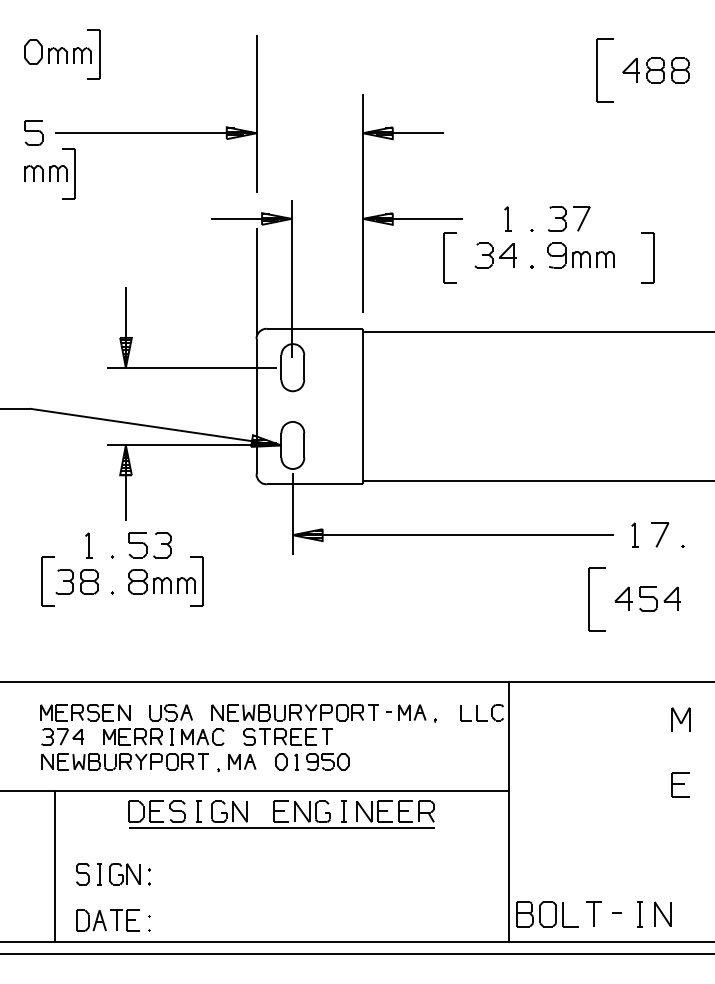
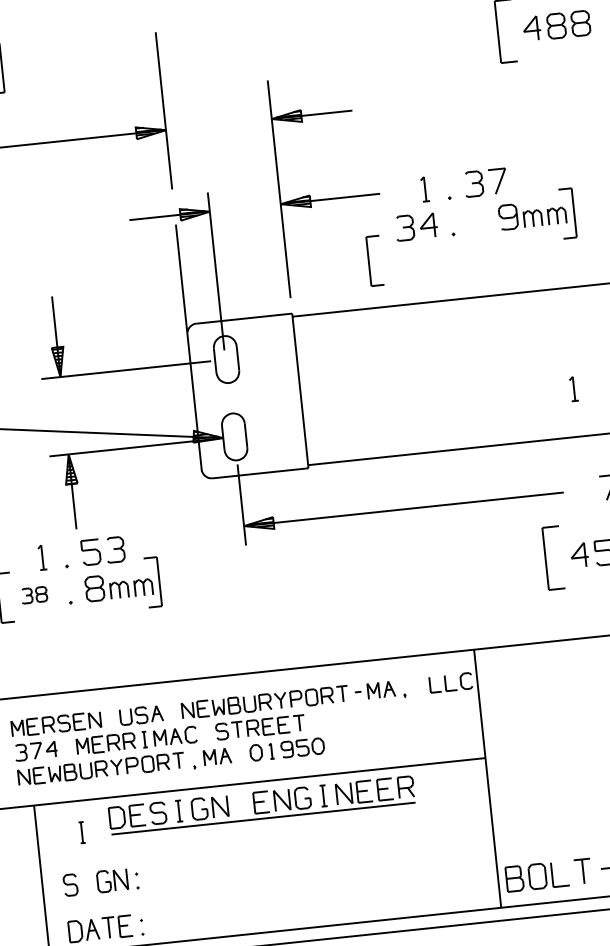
part: (580, 255) -> (531, 214), moved
part: (449, 257) -> (374, 260), moved
part: (634, 534) -> (573, 388), moved
part: (76, 581) -> (33, 594), size x0.6
part: (99, 874) -> (81, 833), moved

